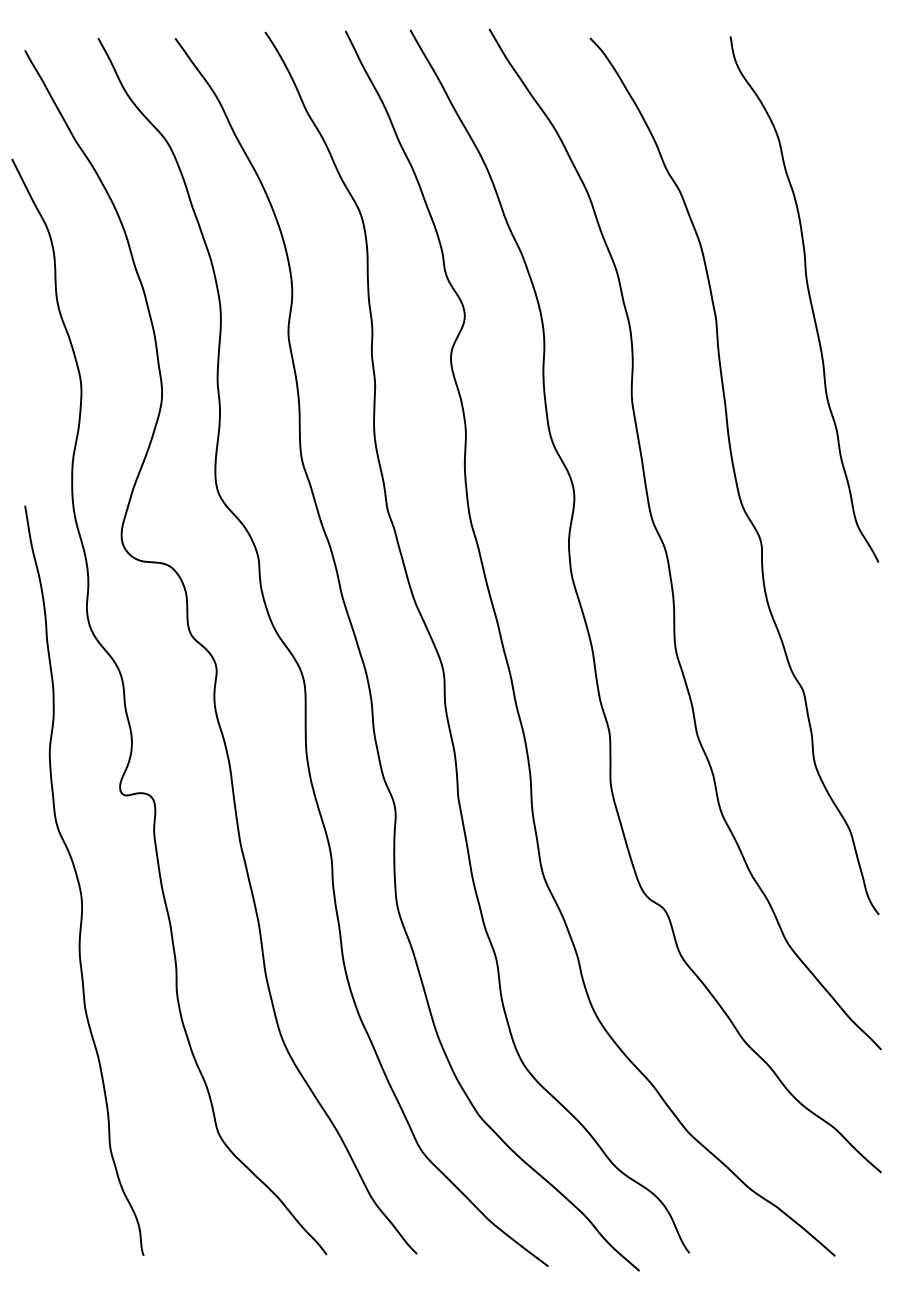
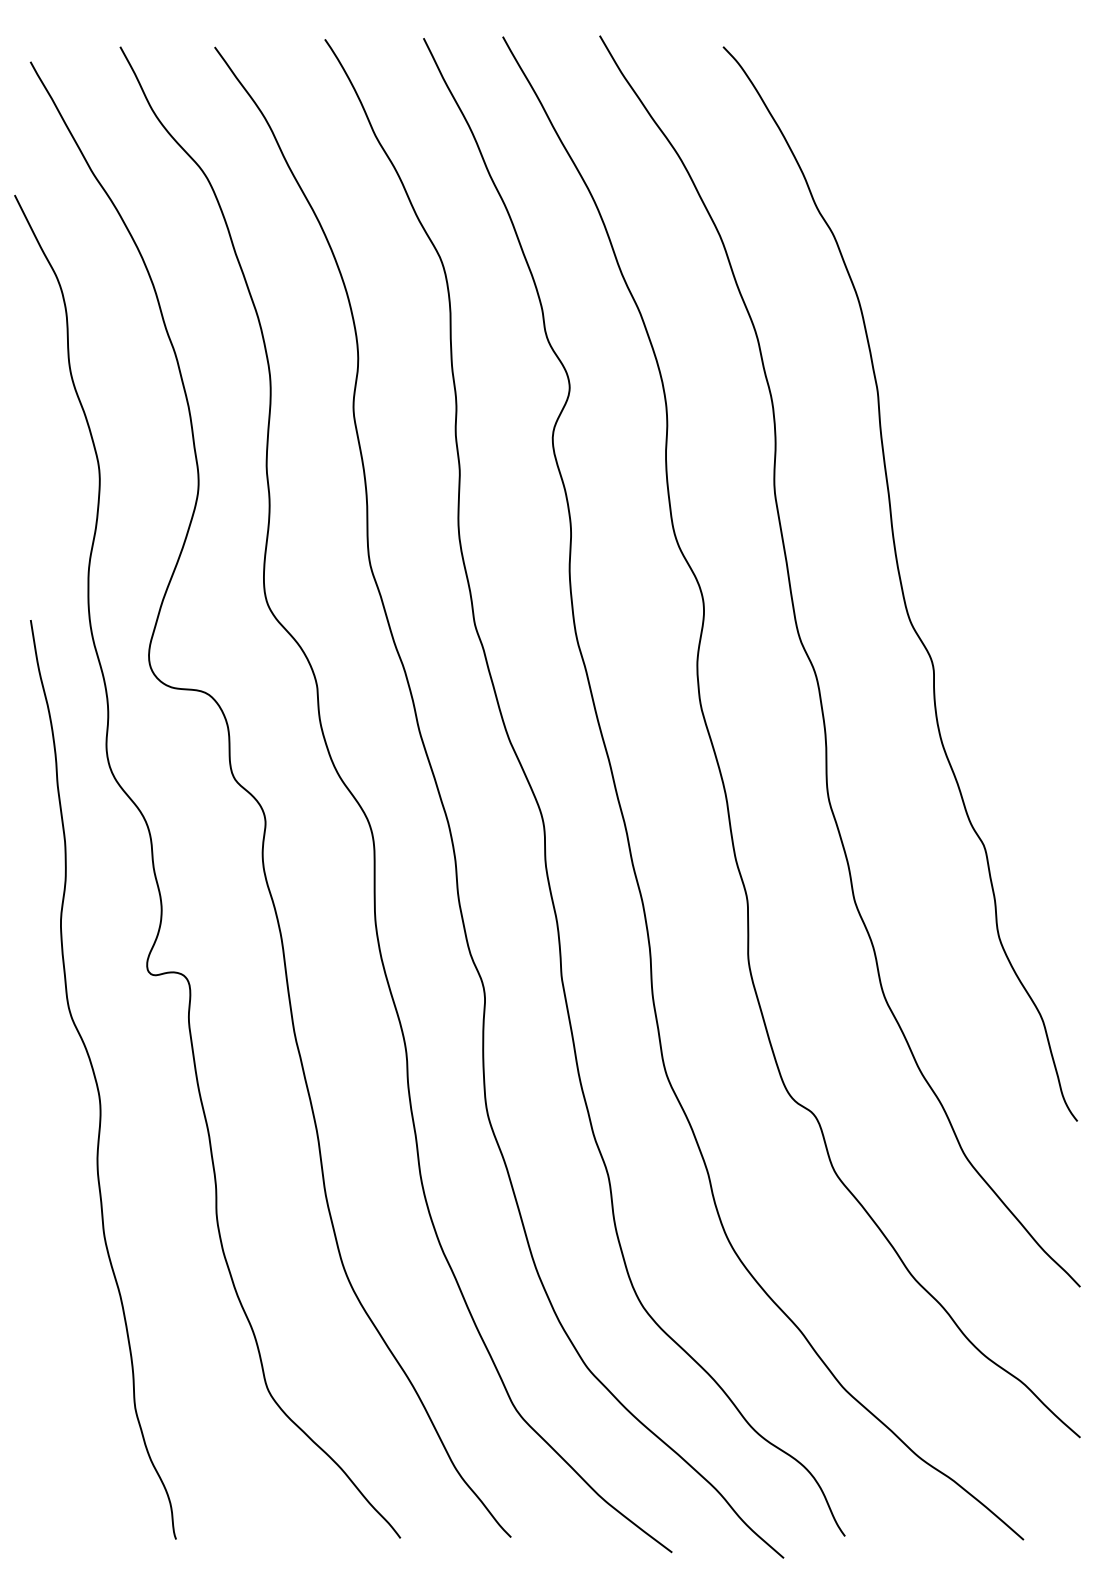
curve: (808, 296) -> (990, 363), removed

